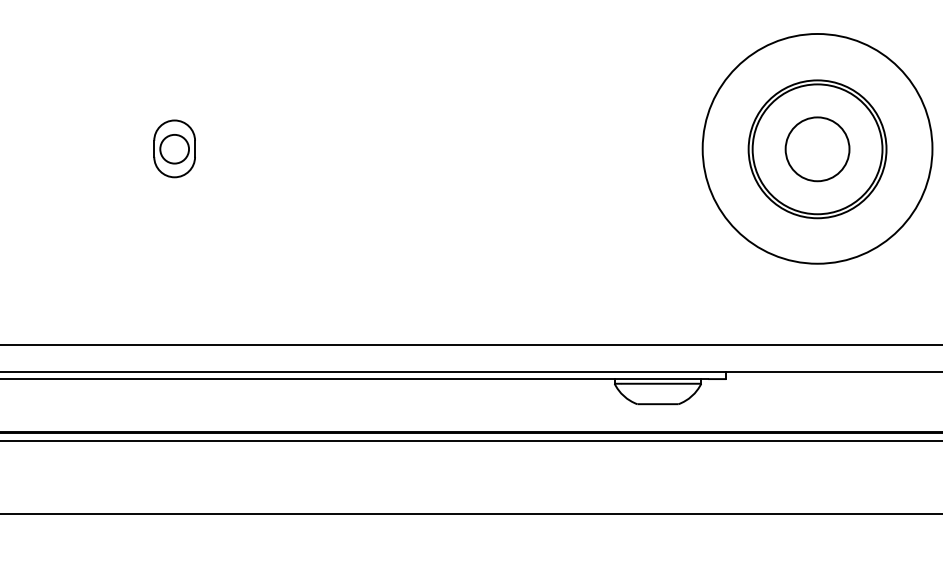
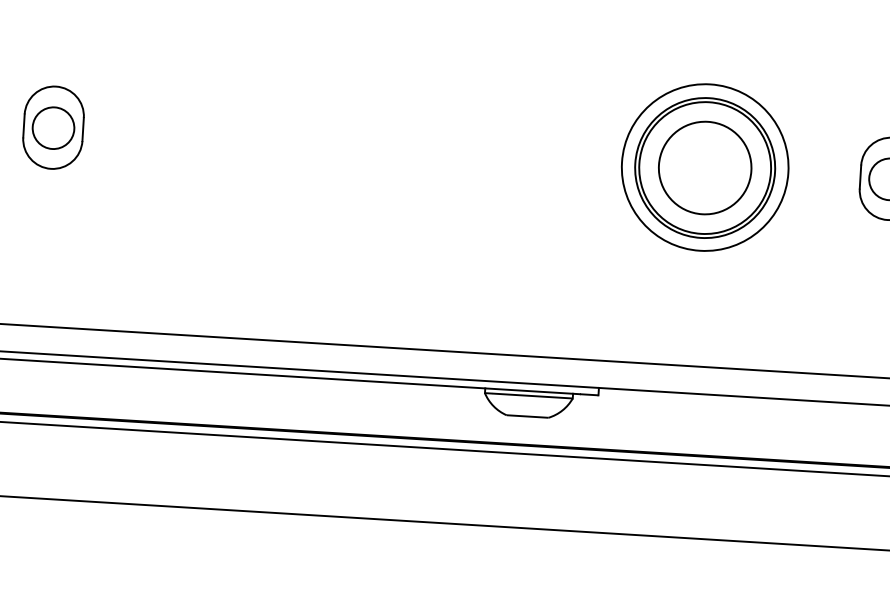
part: (174, 148) -> (53, 127), size x1.43
circle: (817, 148) -> (705, 167), size x0.71
circle: (817, 148) -> (705, 167), size x1.43

